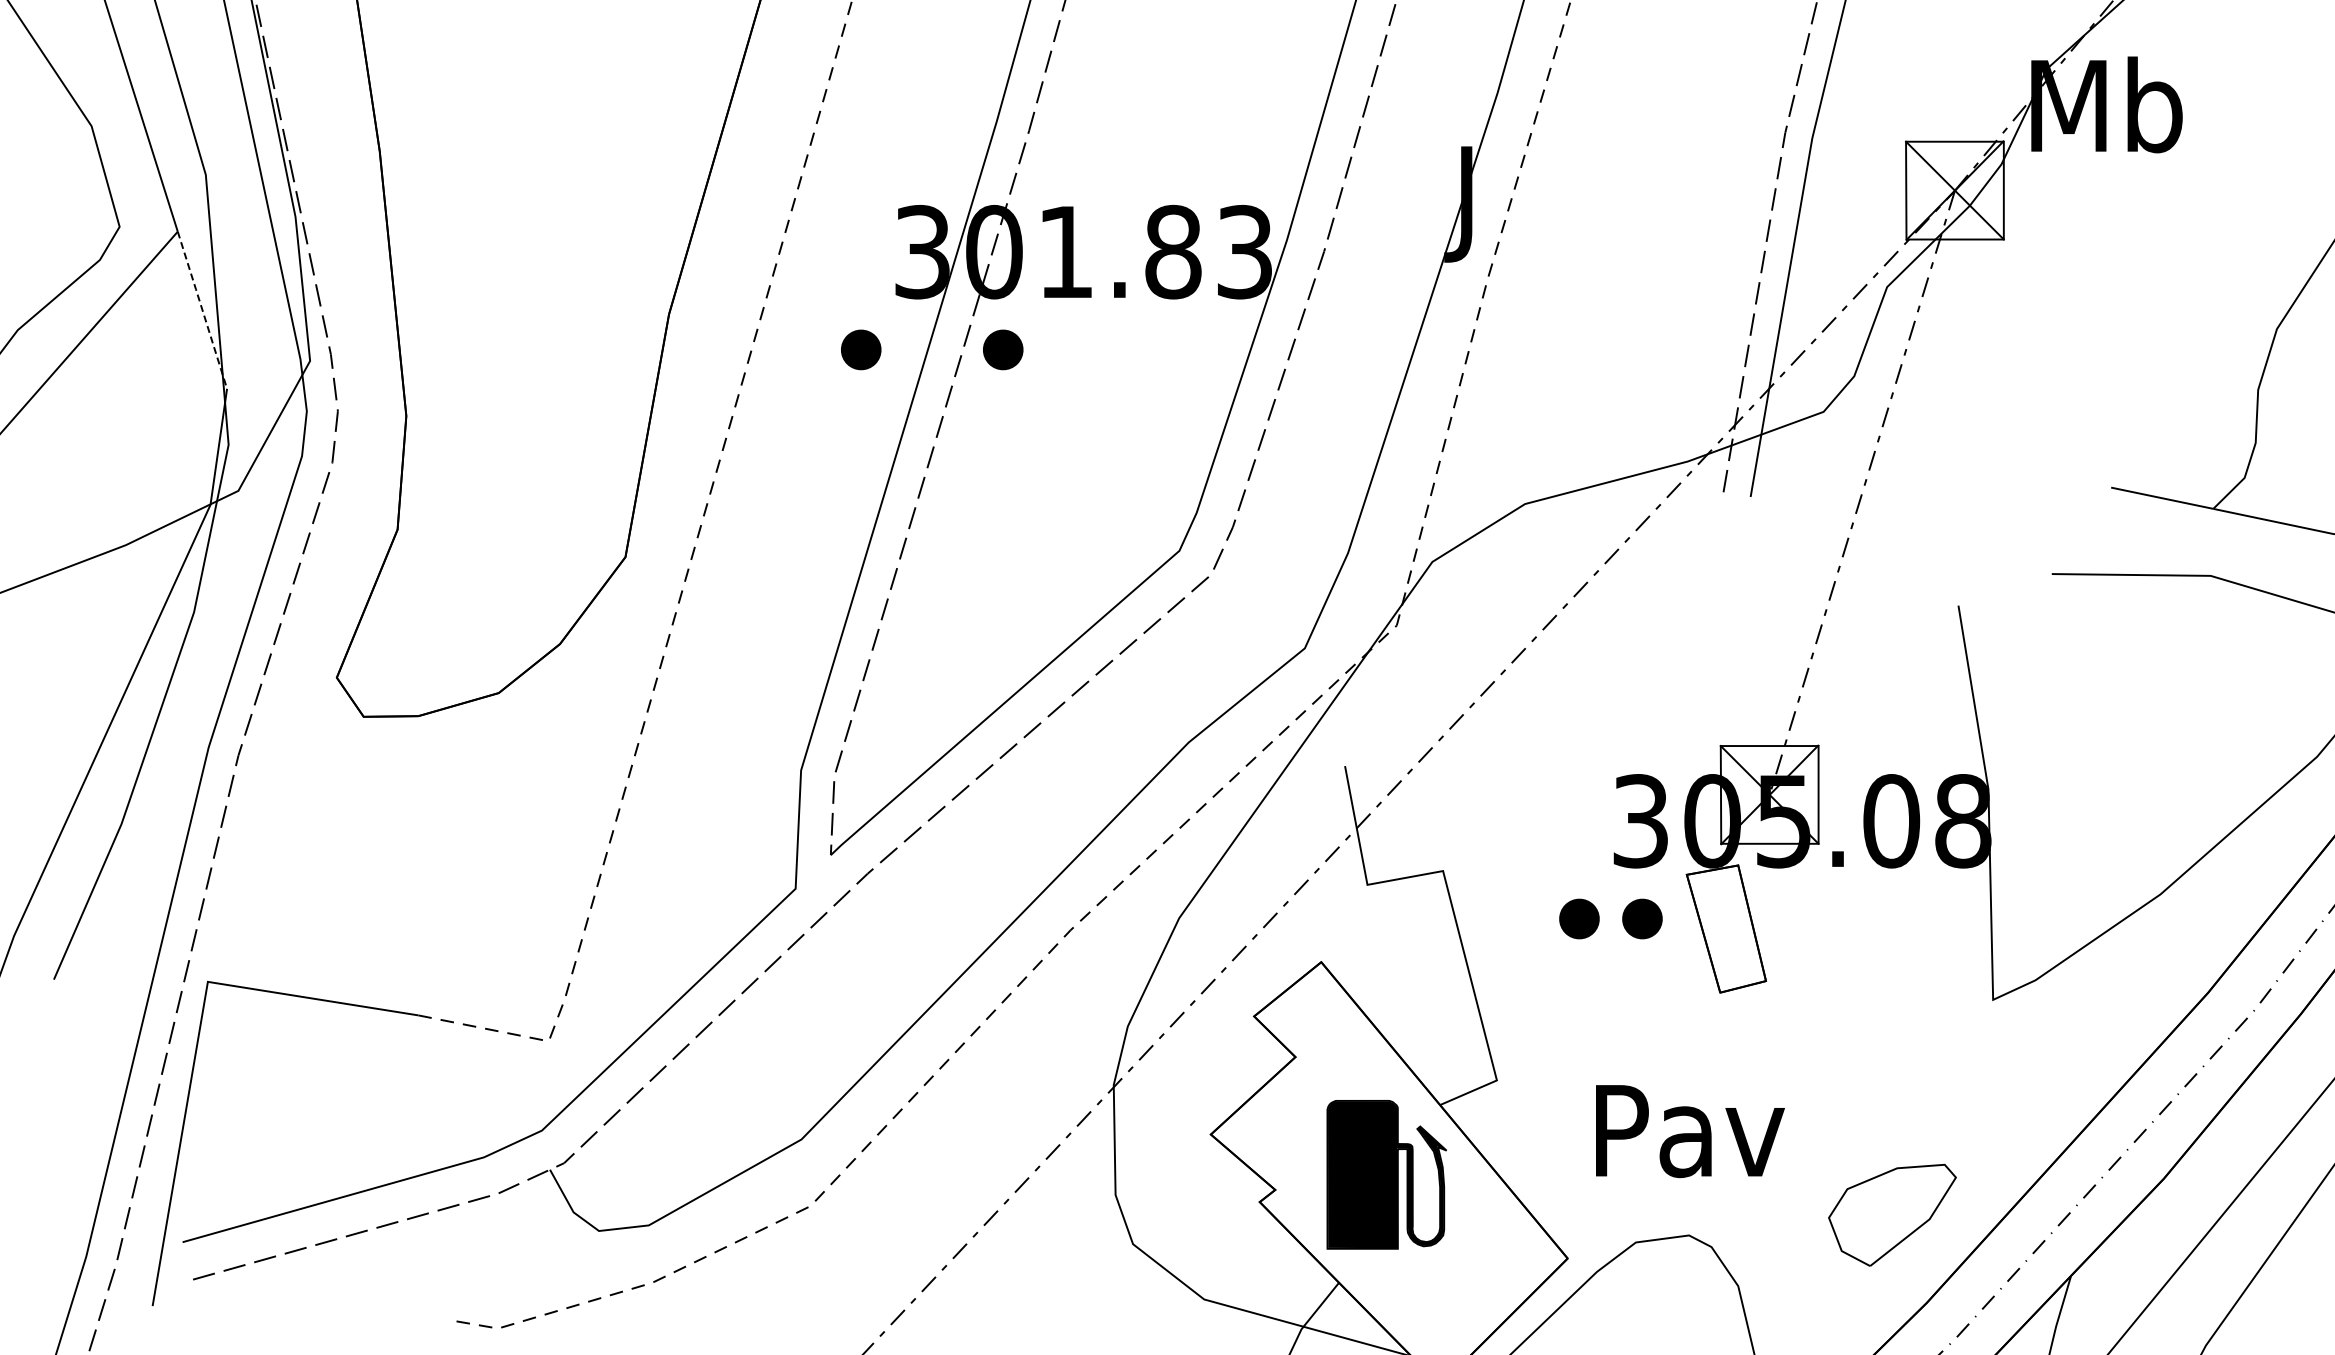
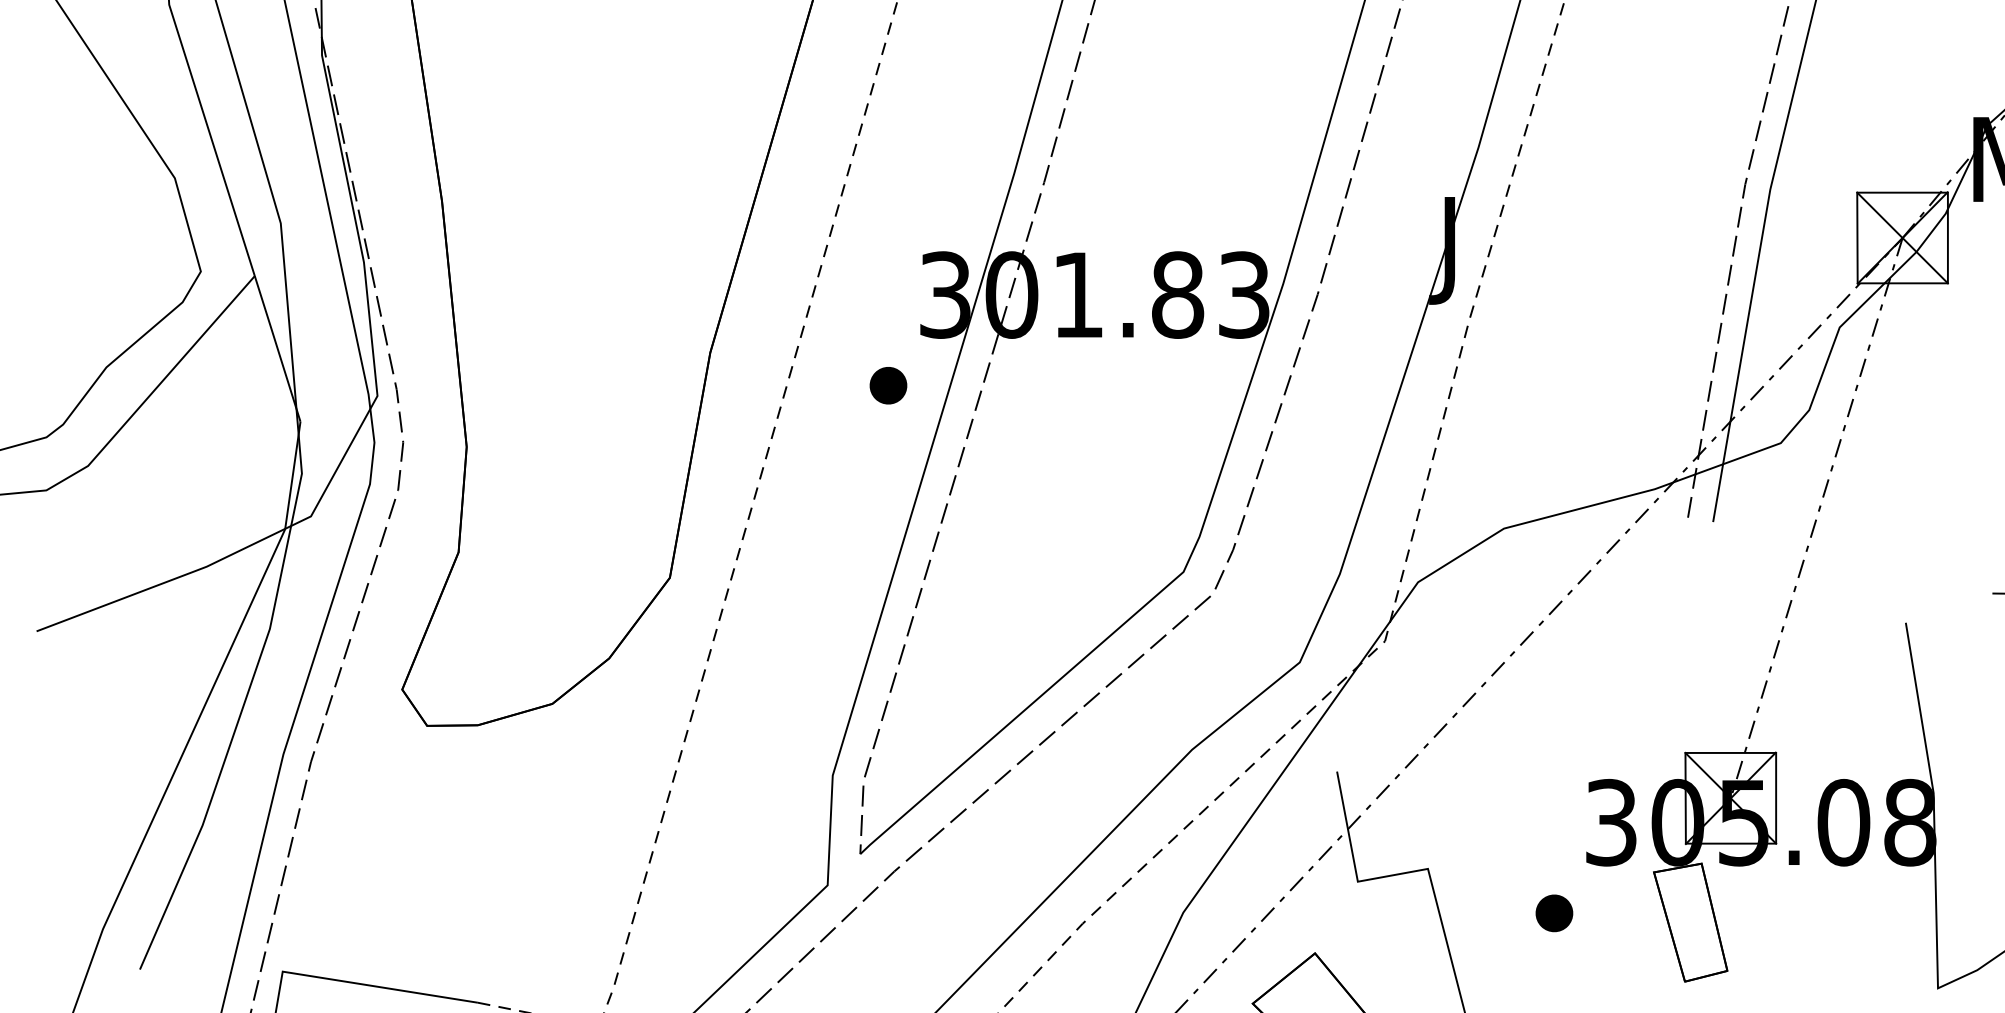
line: (202, 310) -> (277, 349), dashed -> solid
part: (1003, 349) -> (1020, 385), removed
part: (1642, 918) -> (1612, 912), removed

